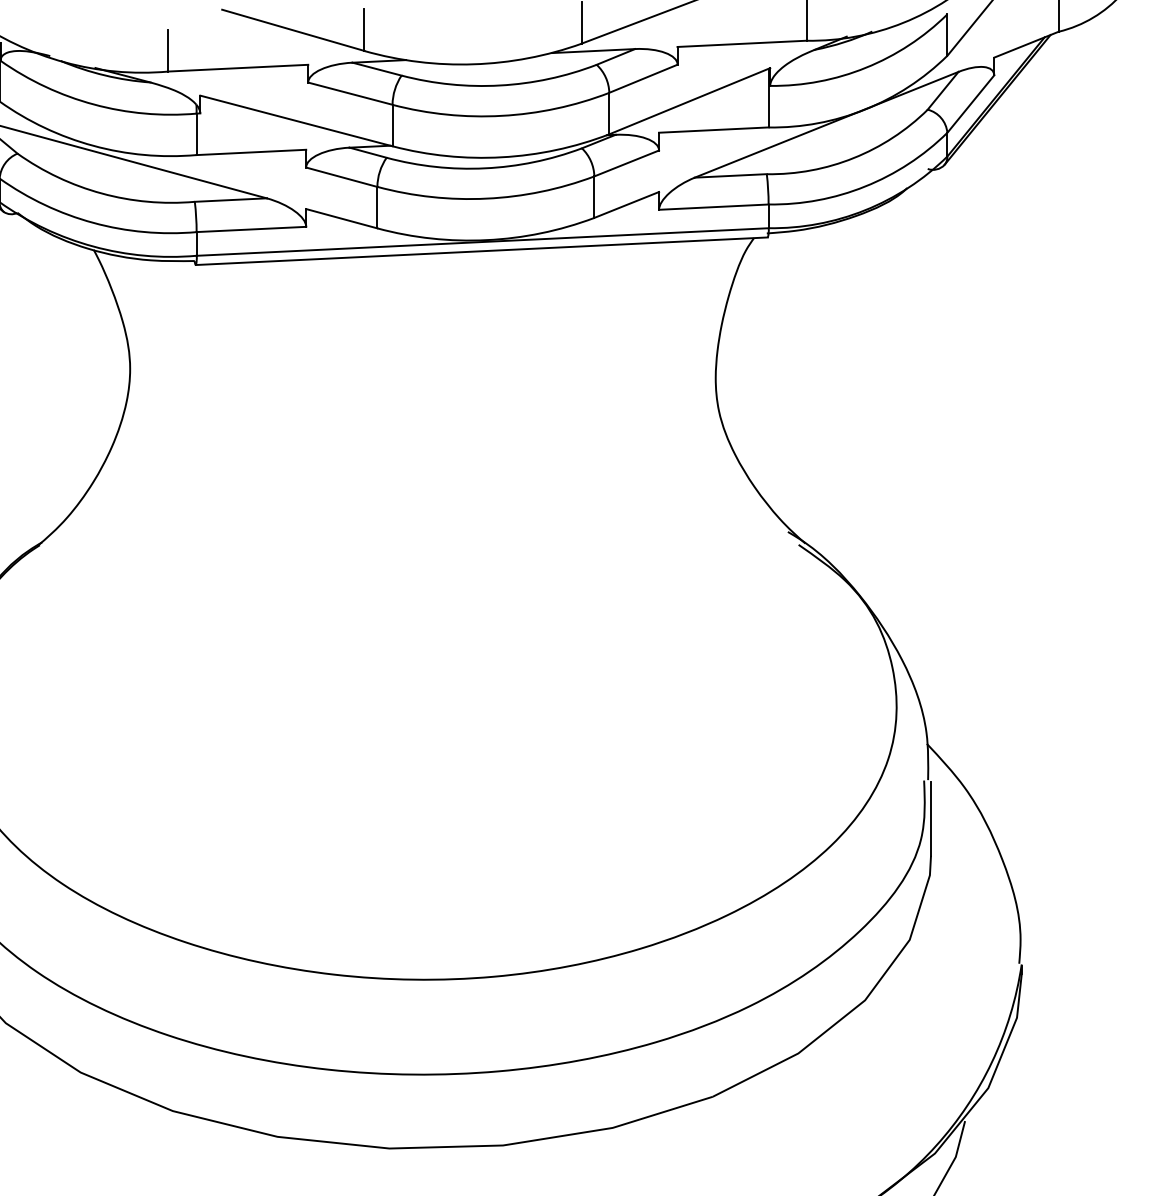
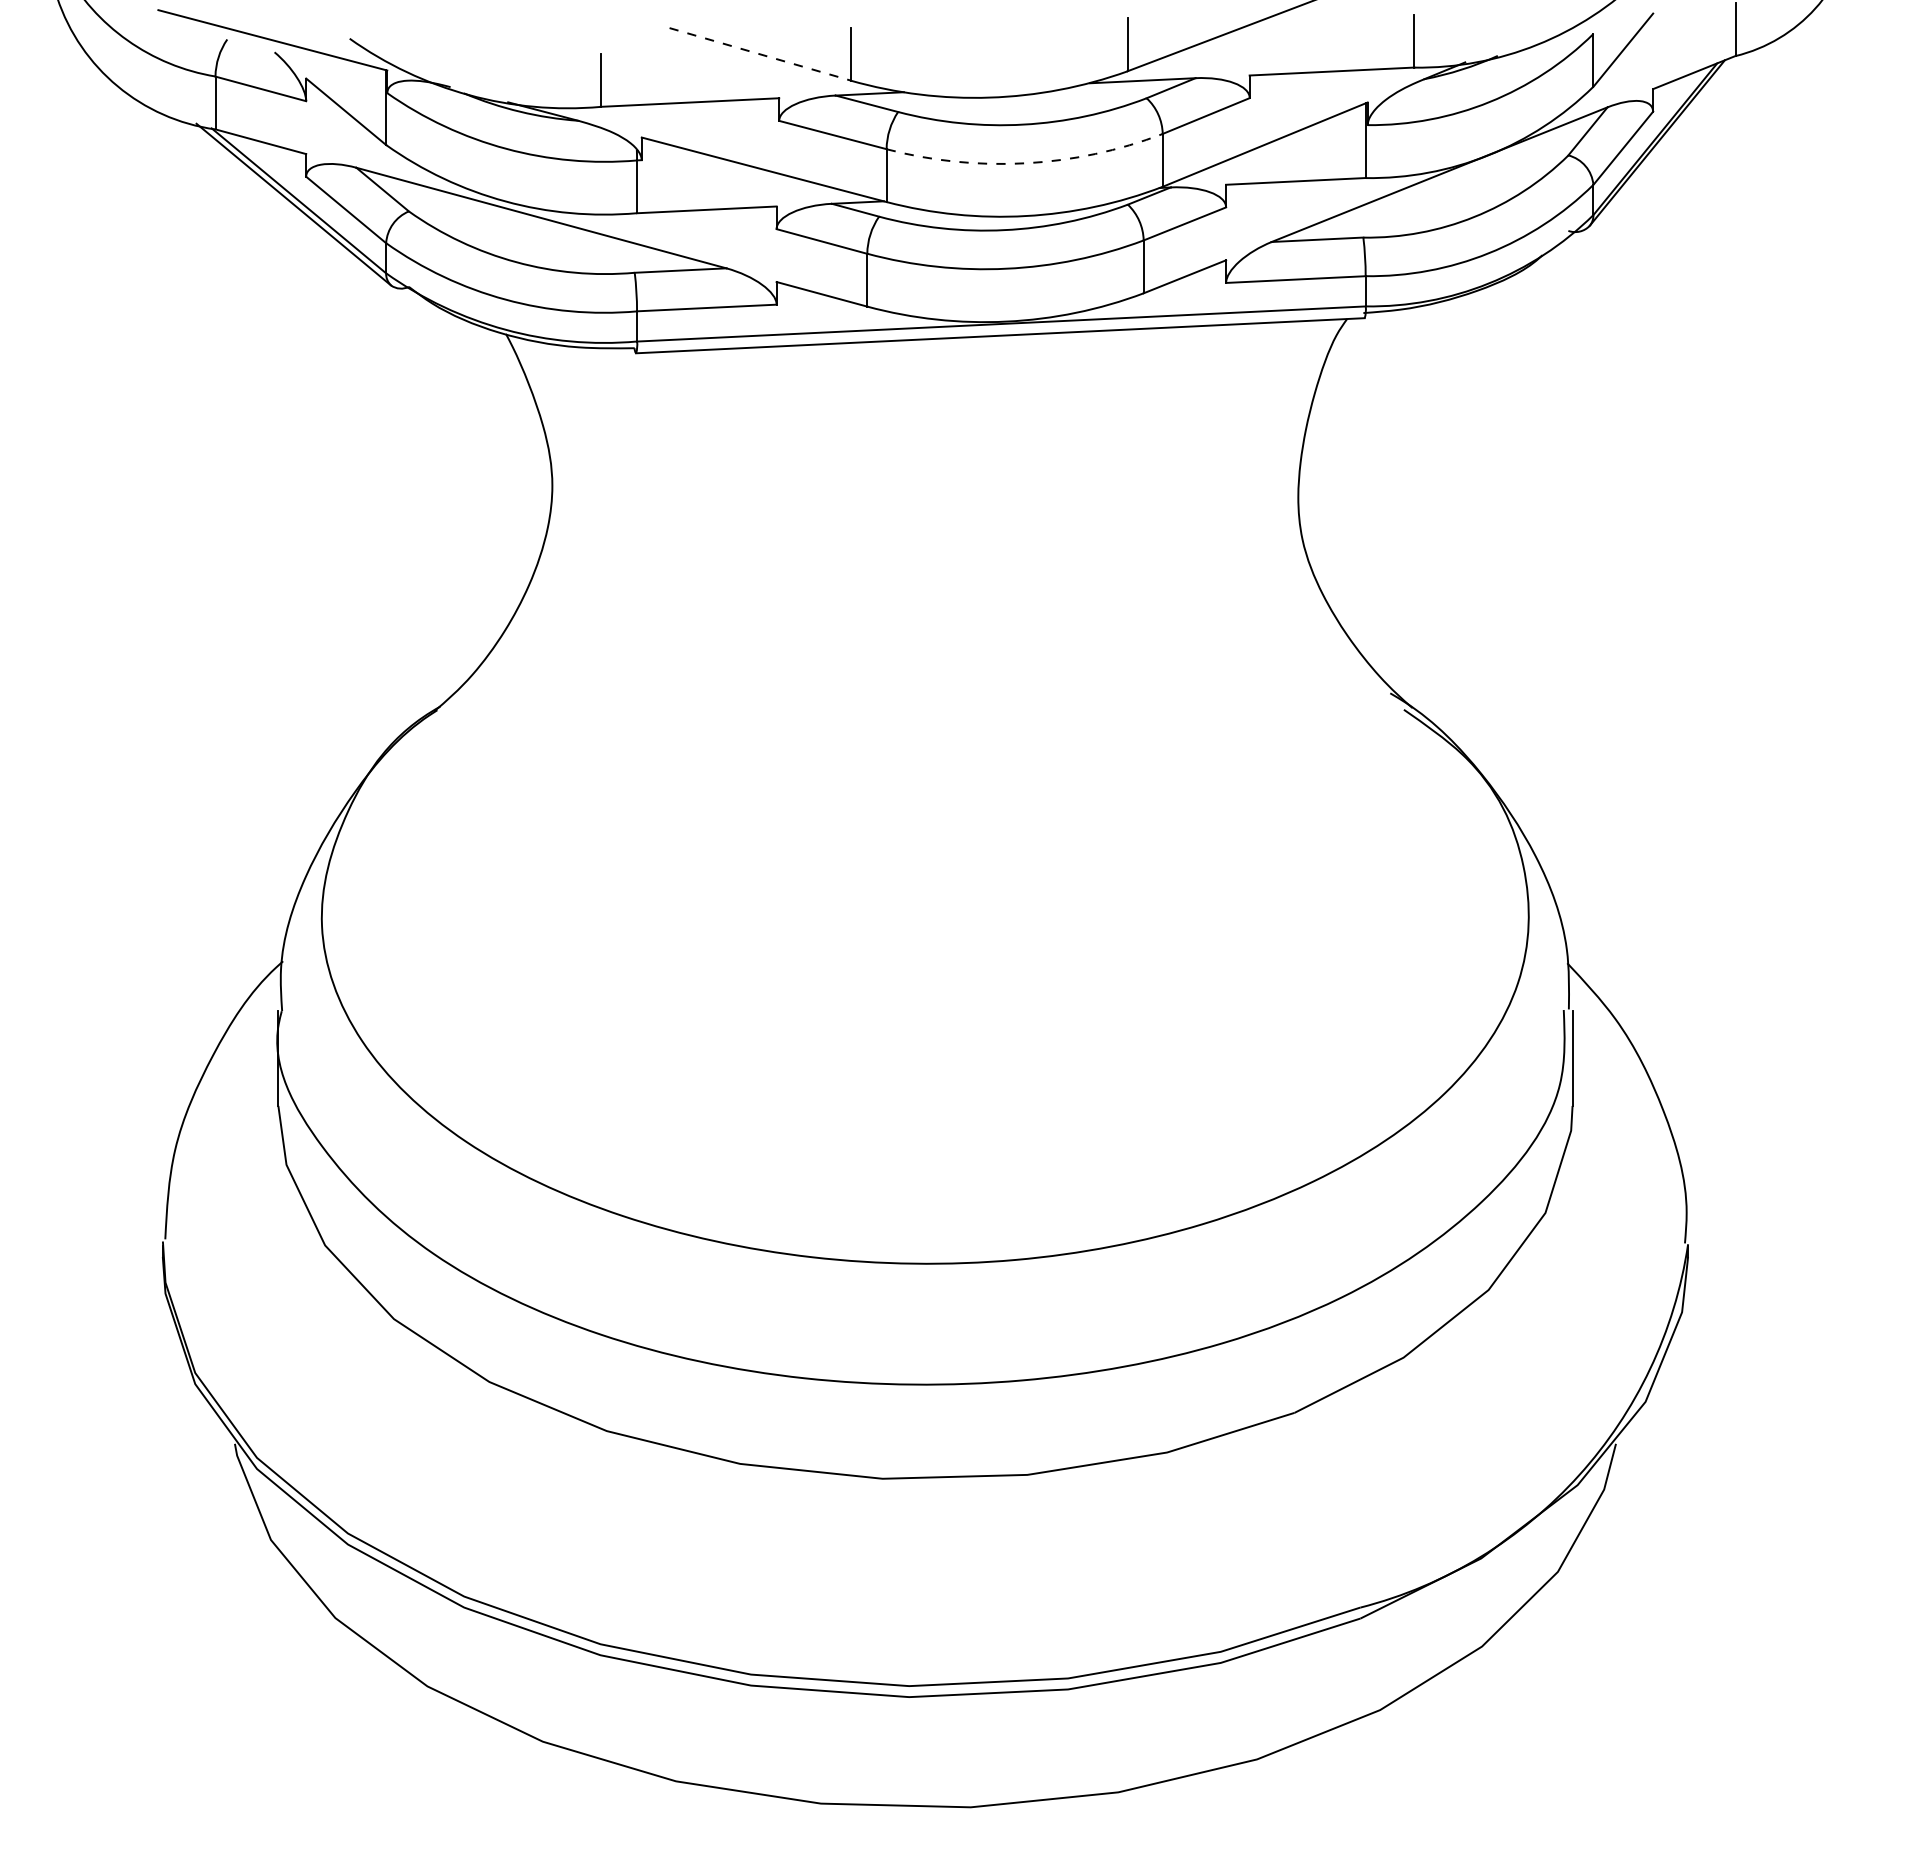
line: (293, 30) -> (760, 54), solid -> dashed
arc: (501, 116) -> (1025, 163), solid -> dashed

